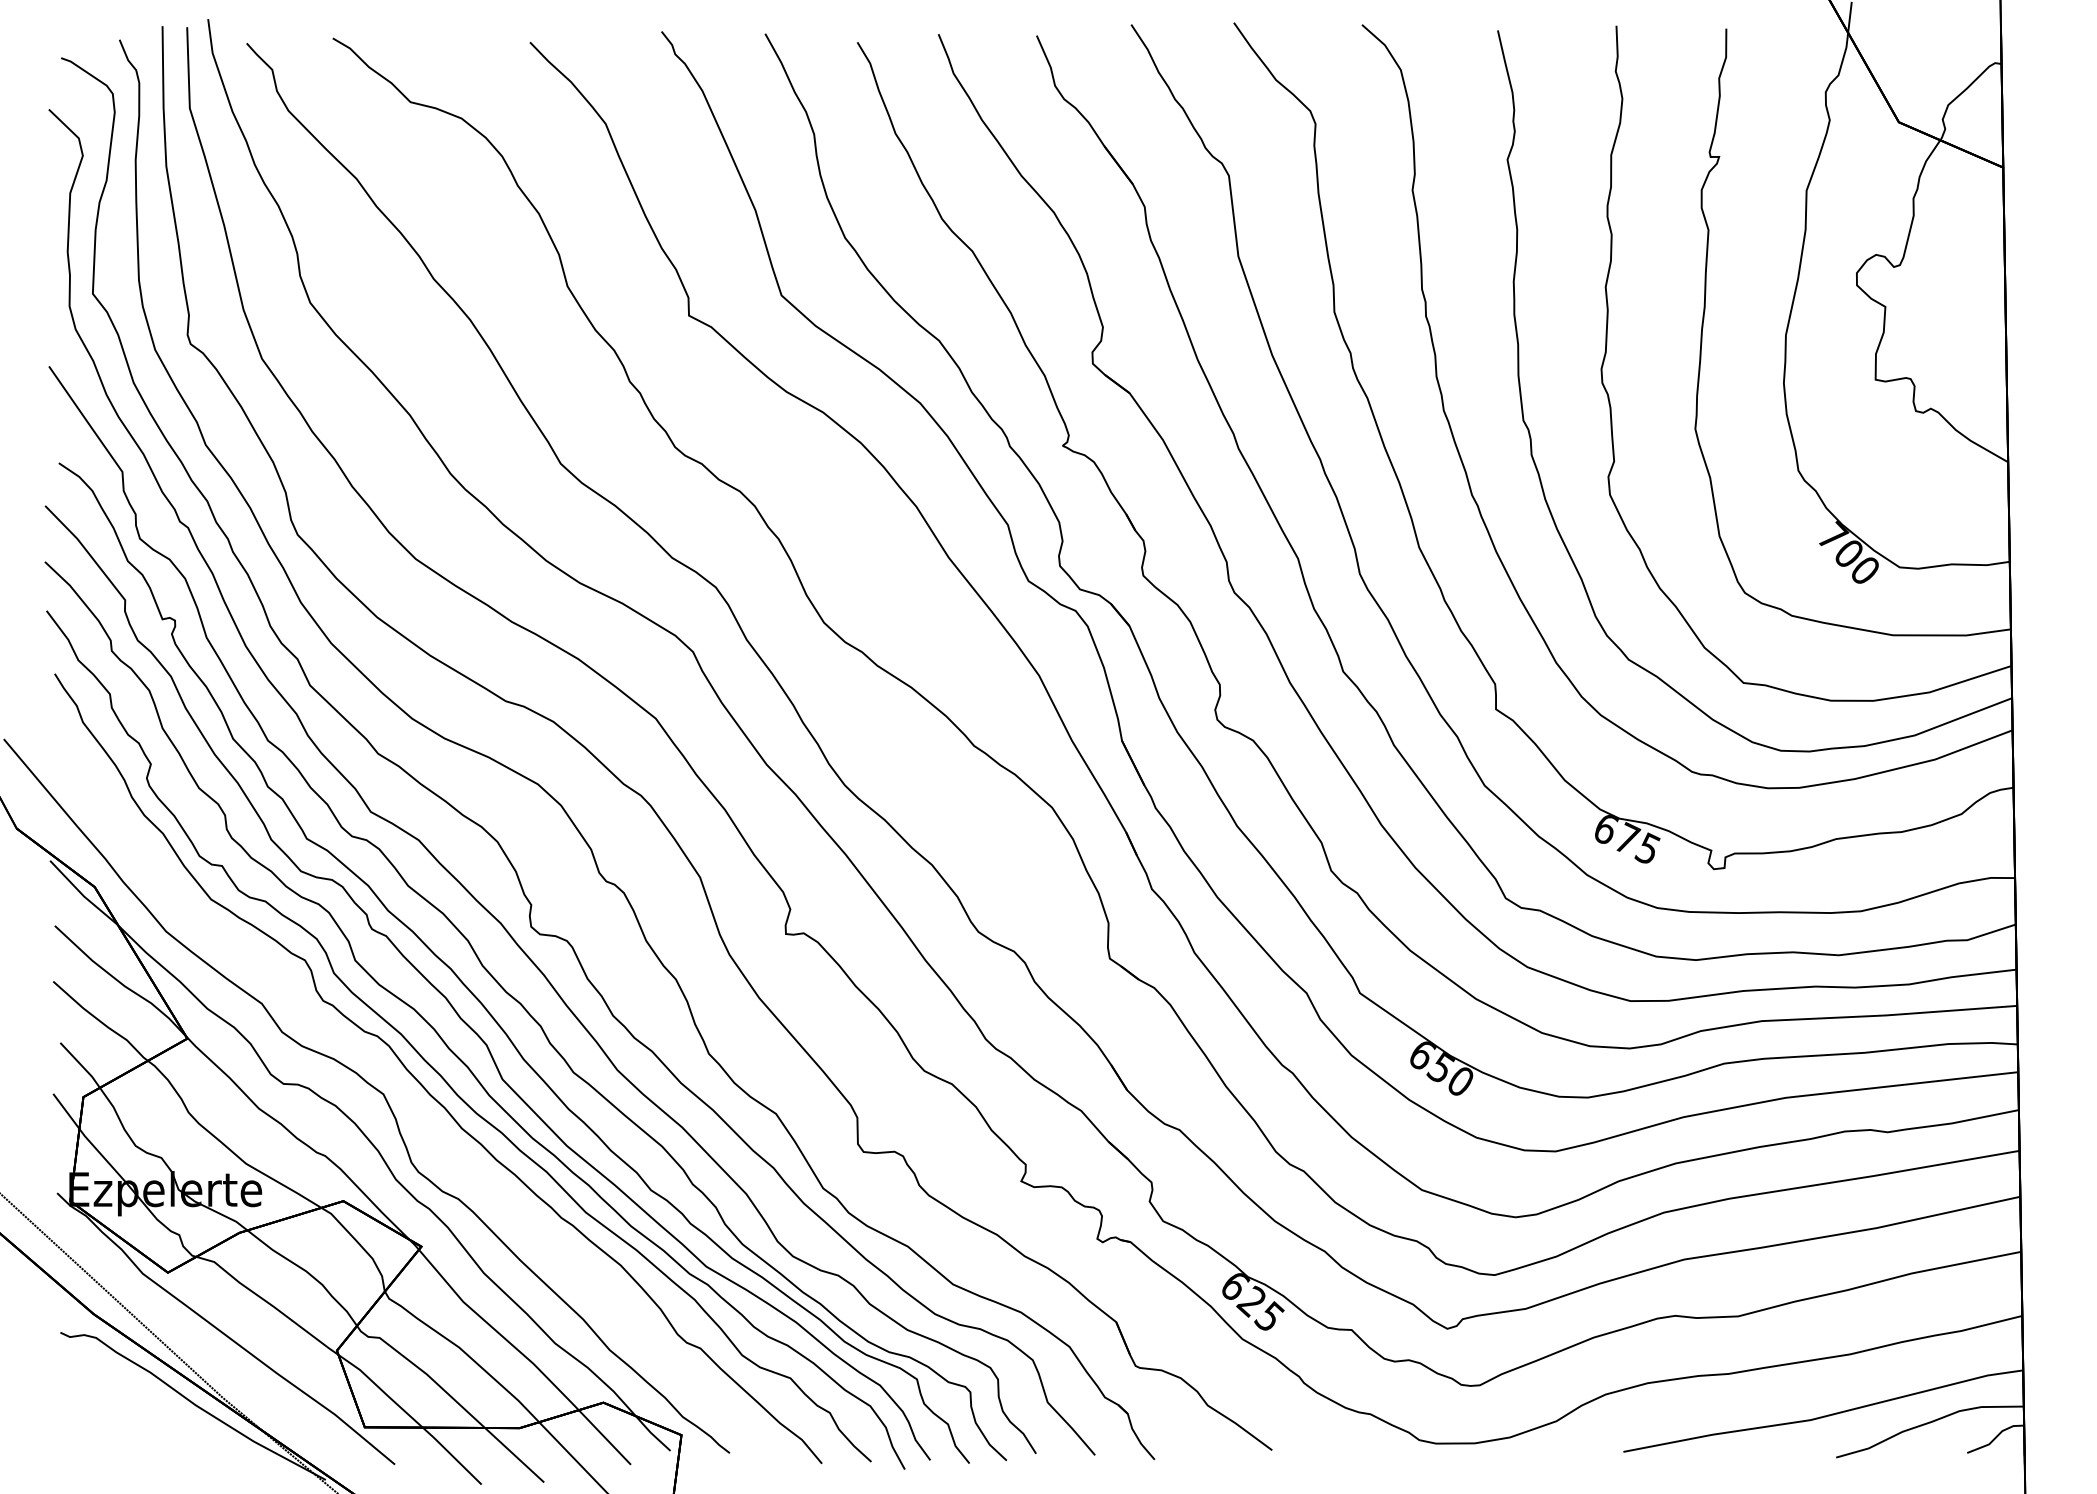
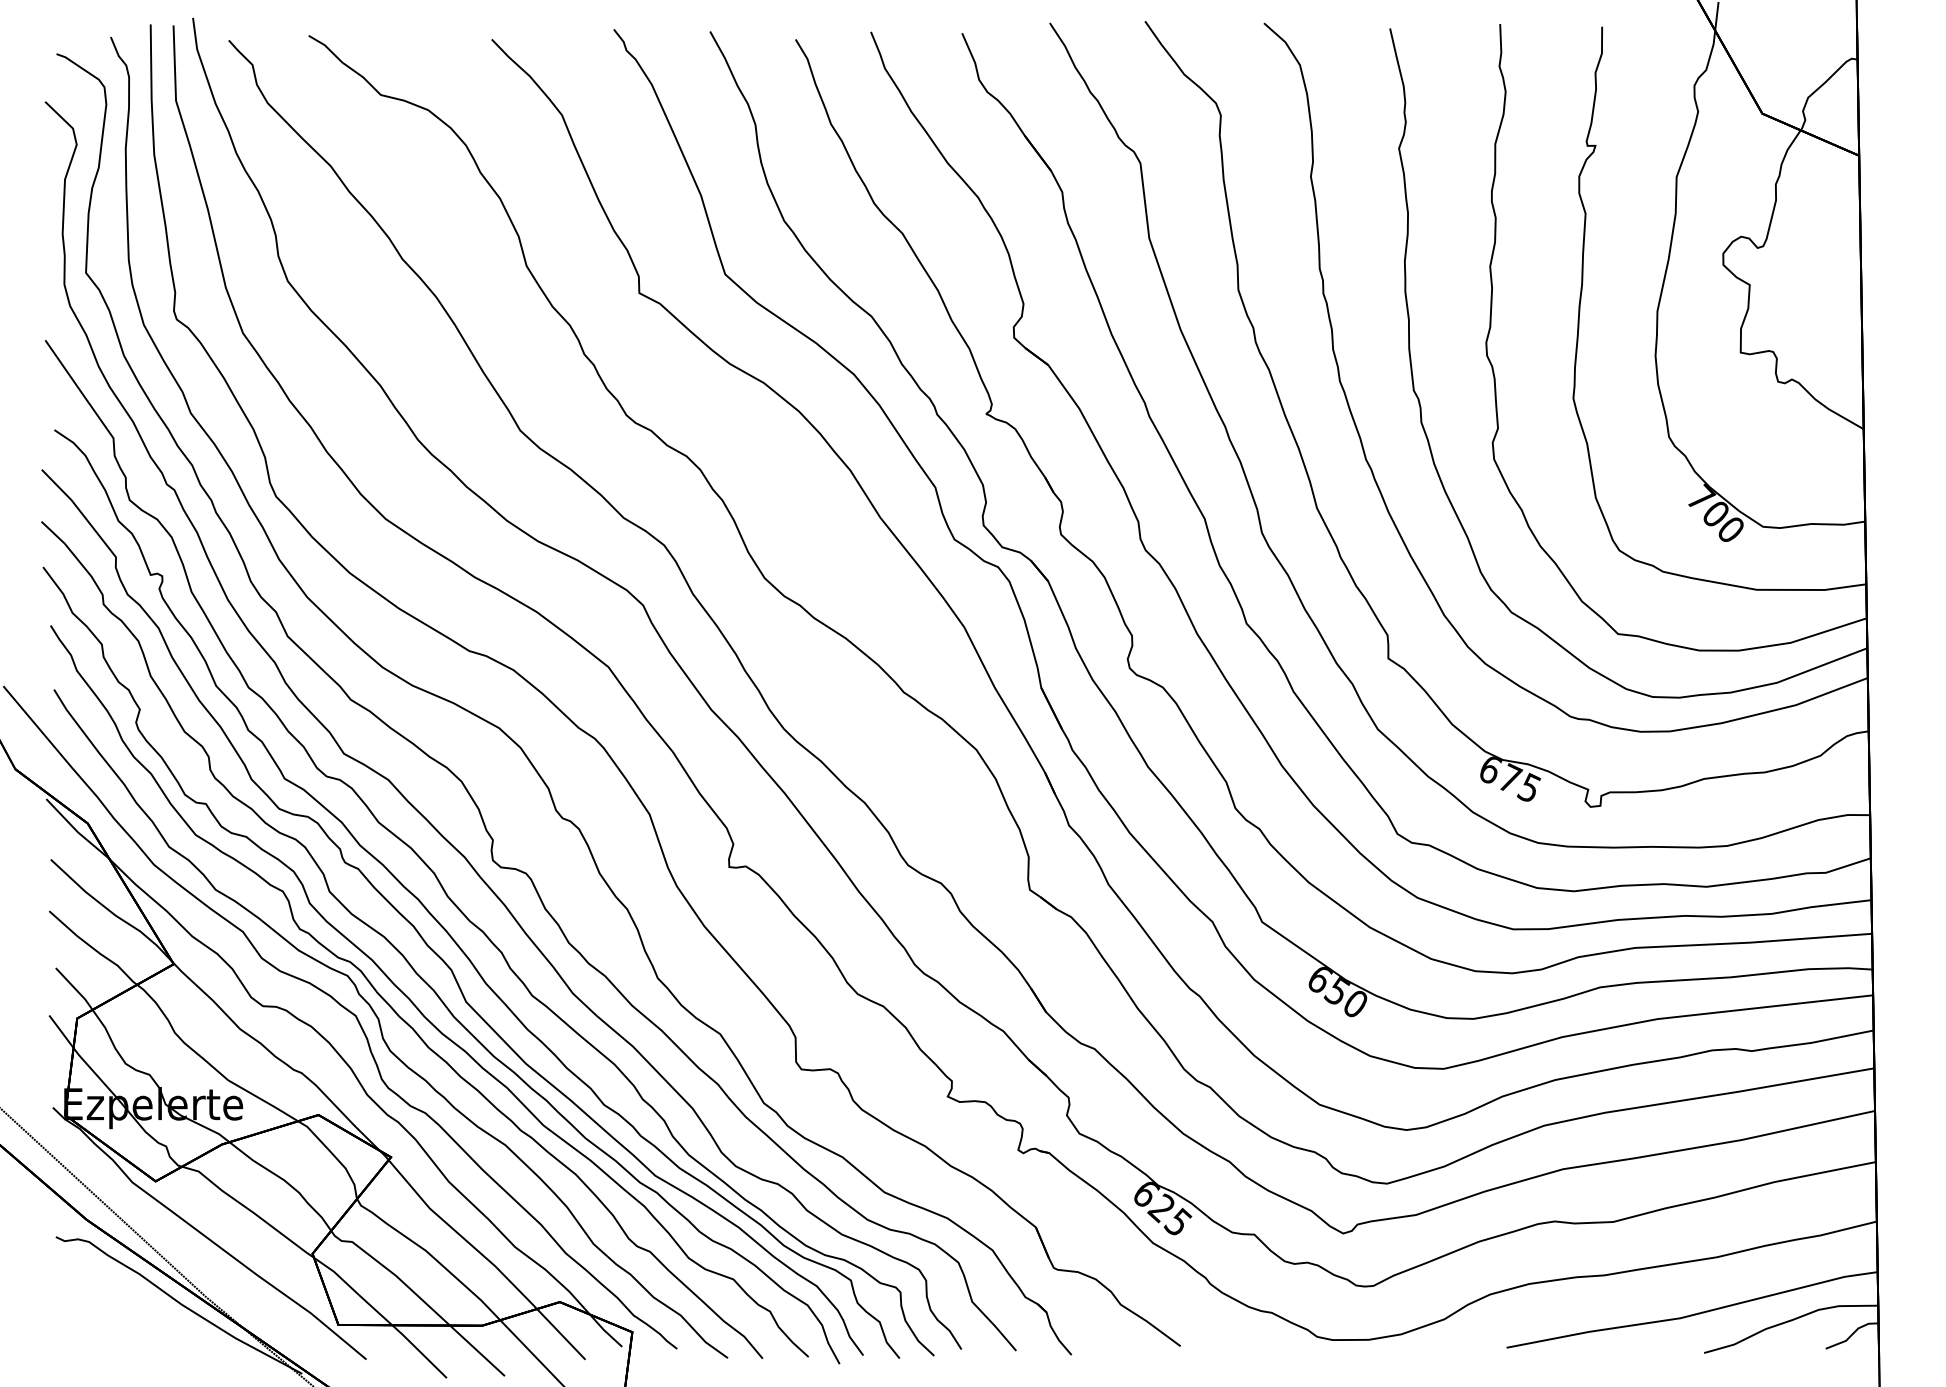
curve: (411, 1105) -> (381, 1026), added

